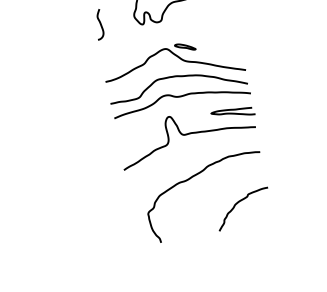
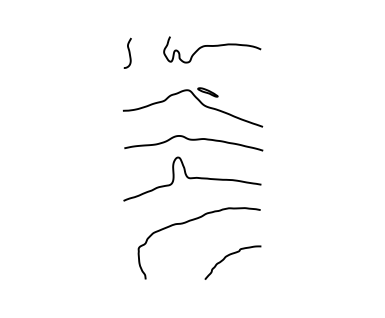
curve: (177, 77) -> (194, 120), removed
curve: (232, 113) -> (241, 166), removed

